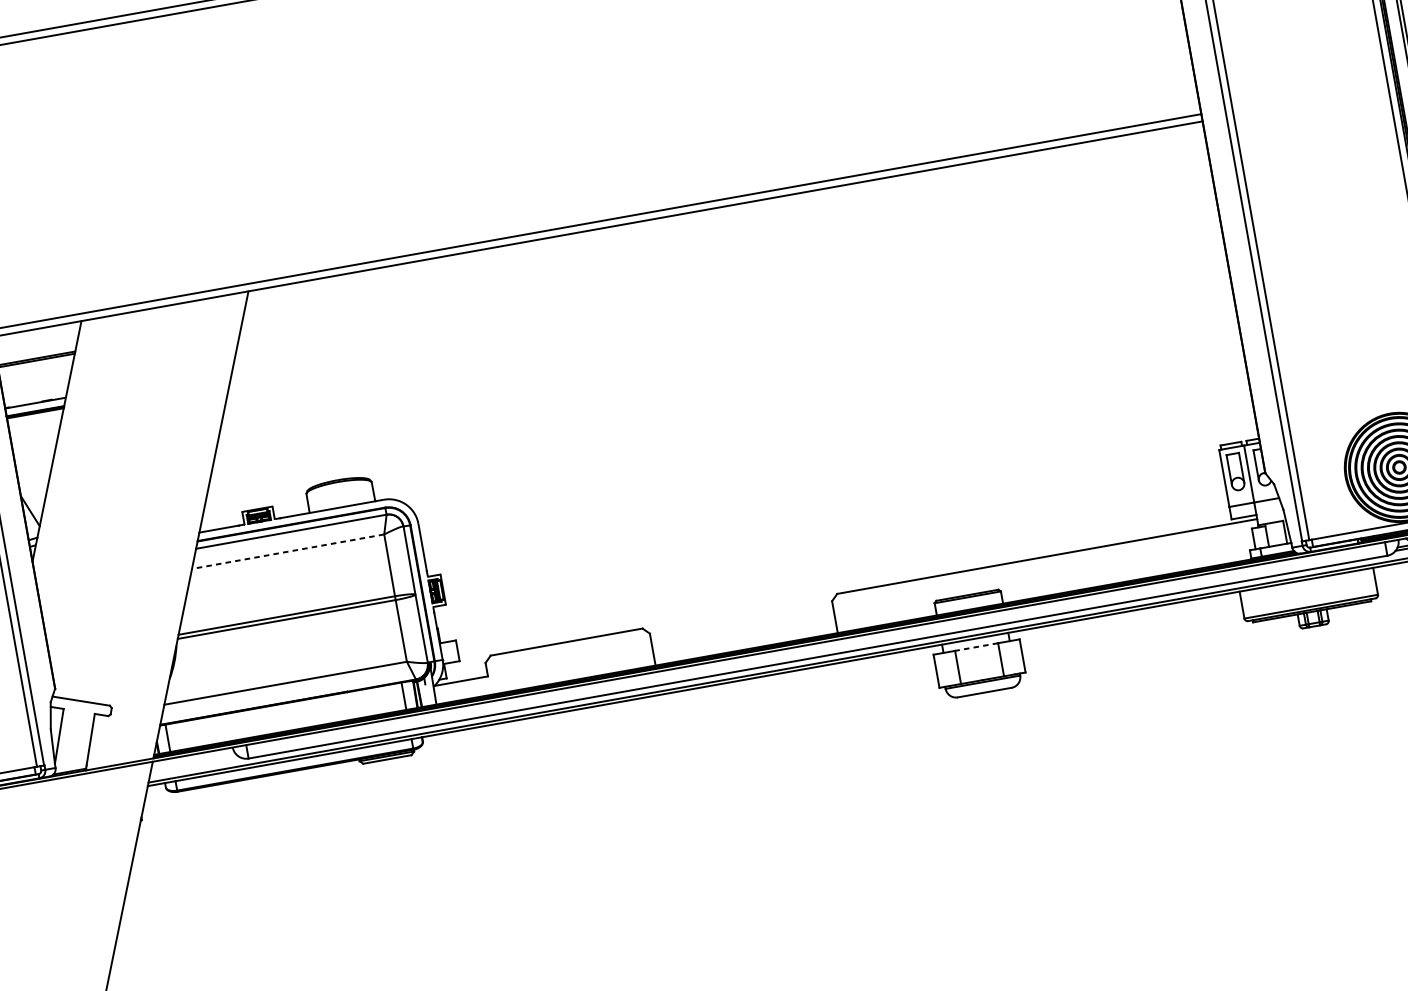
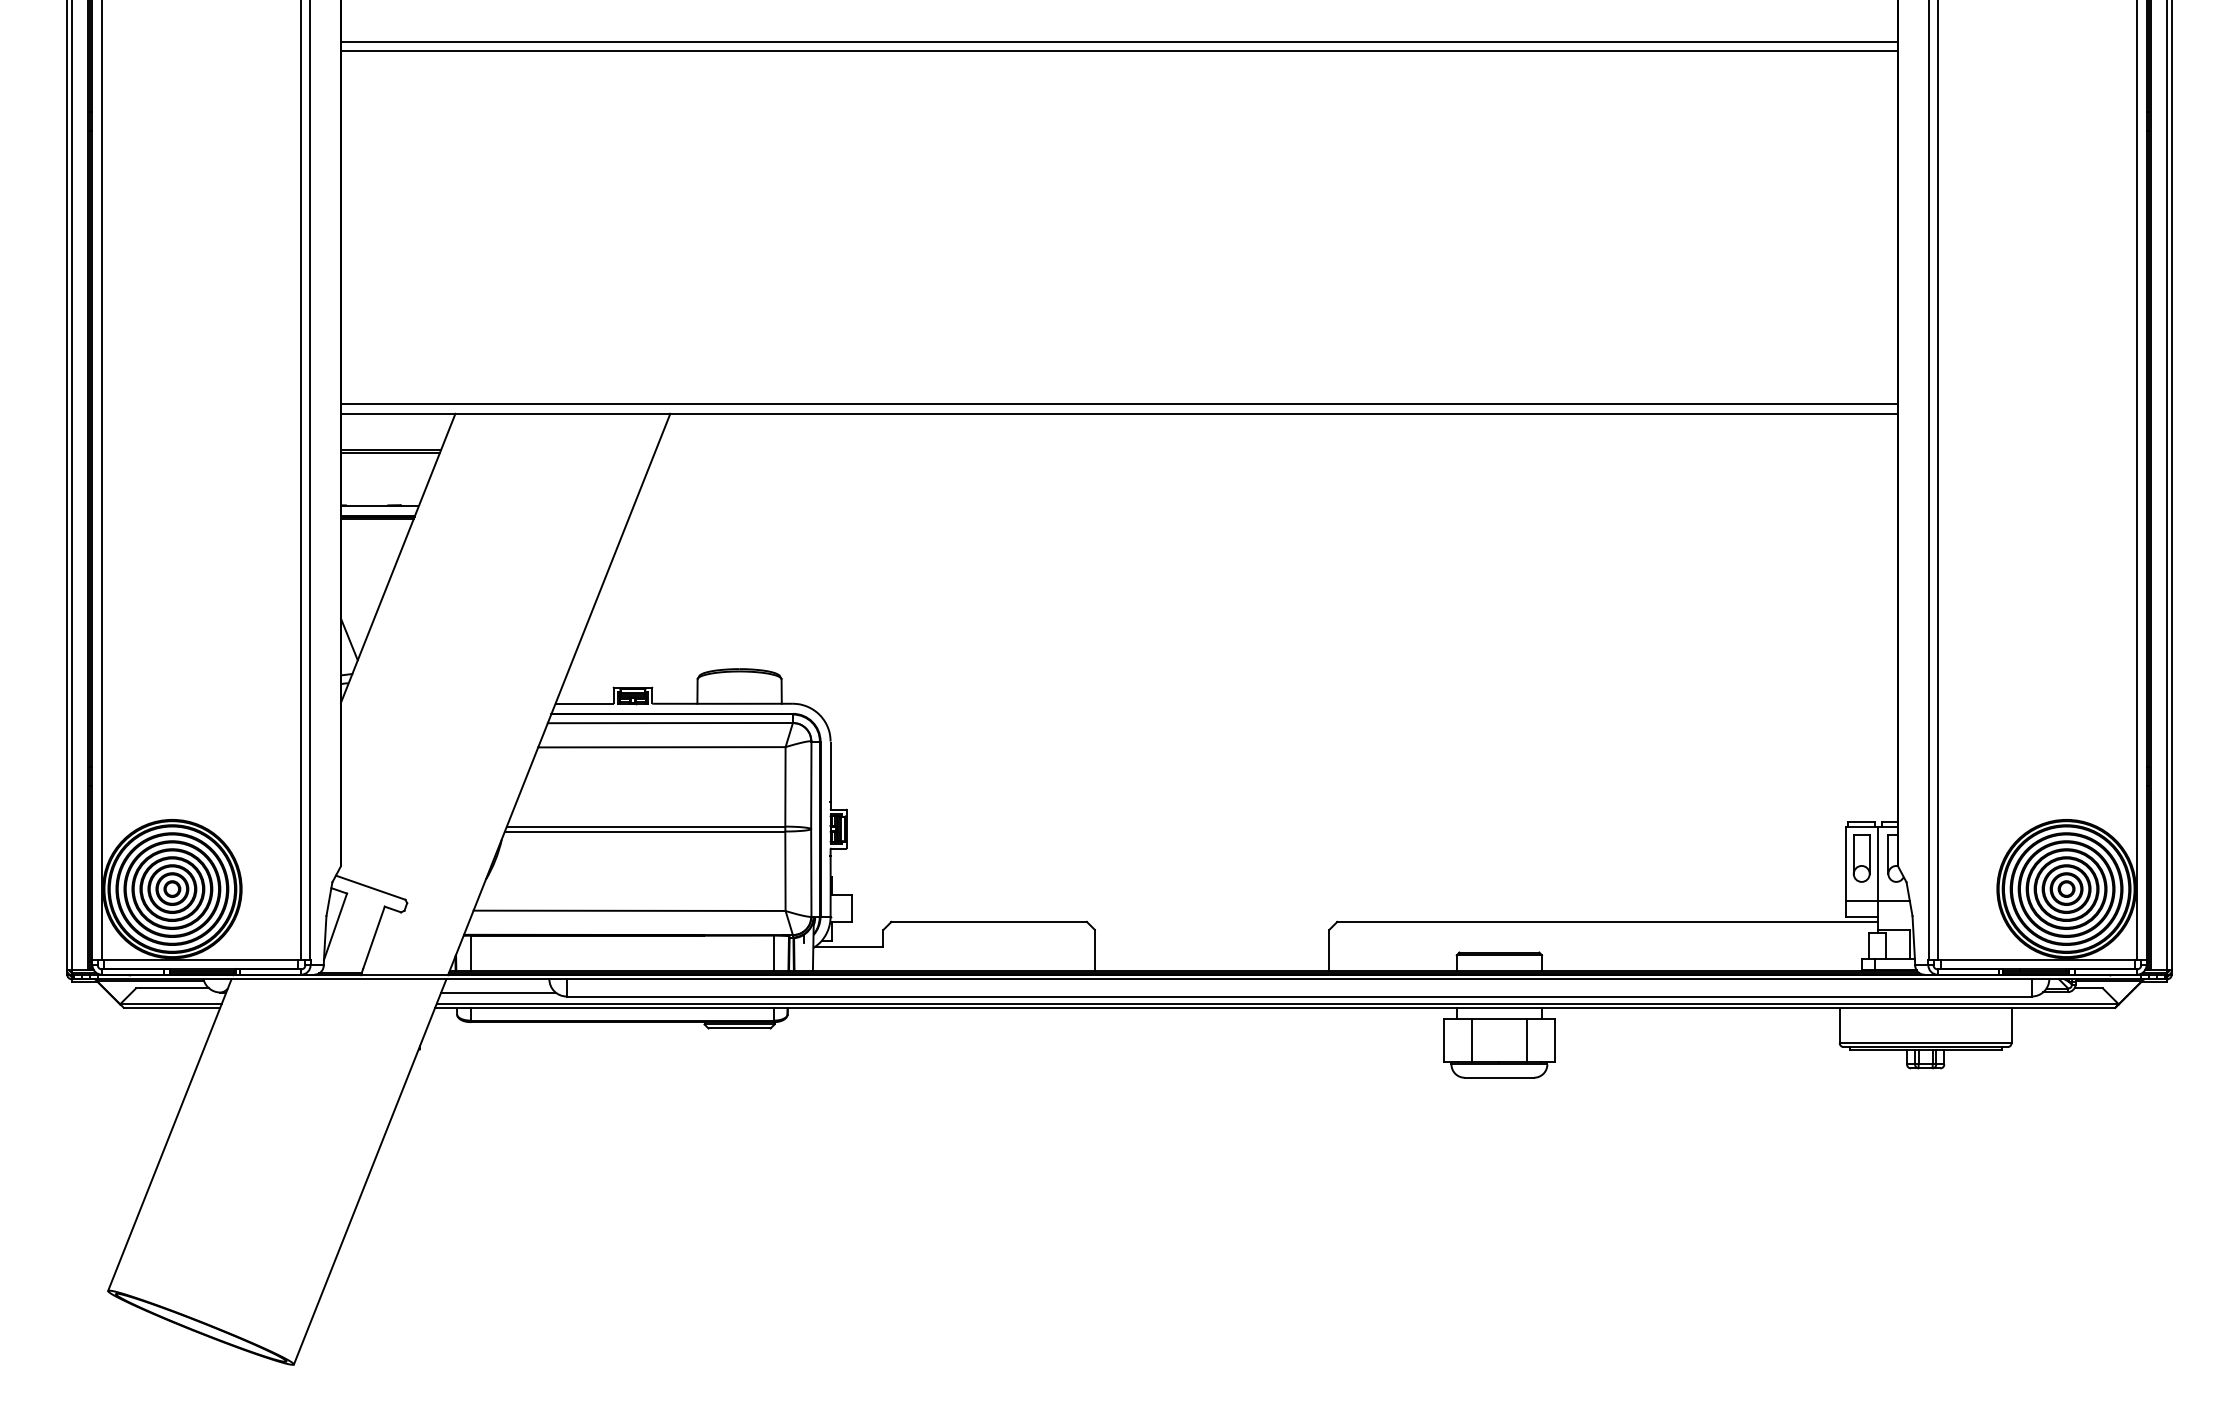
line: (287, 551) -> (661, 747), dashed -> solid
line: (976, 647) -> (1499, 1019), dashed -> solid
line: (195, 764) -> (498, 992), added

